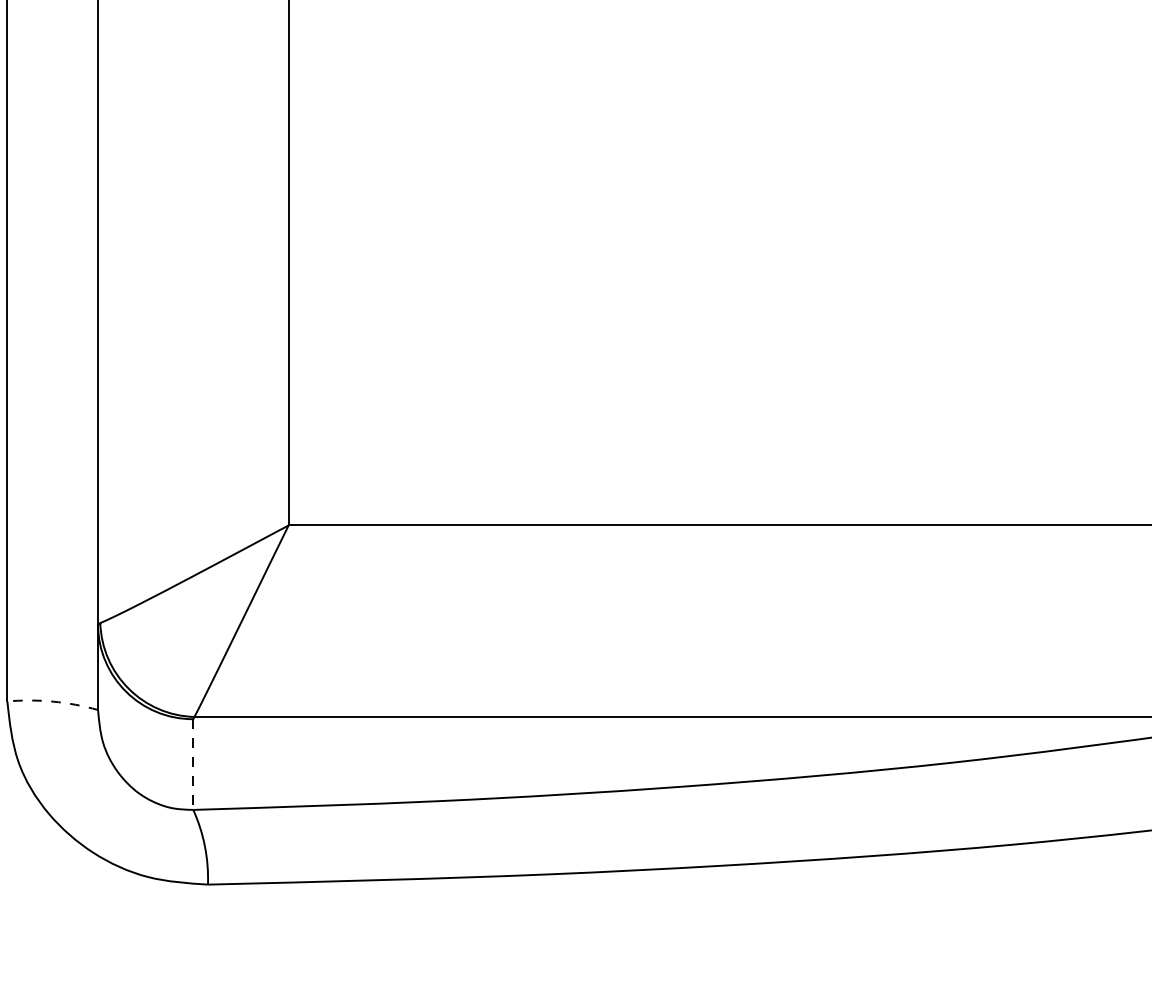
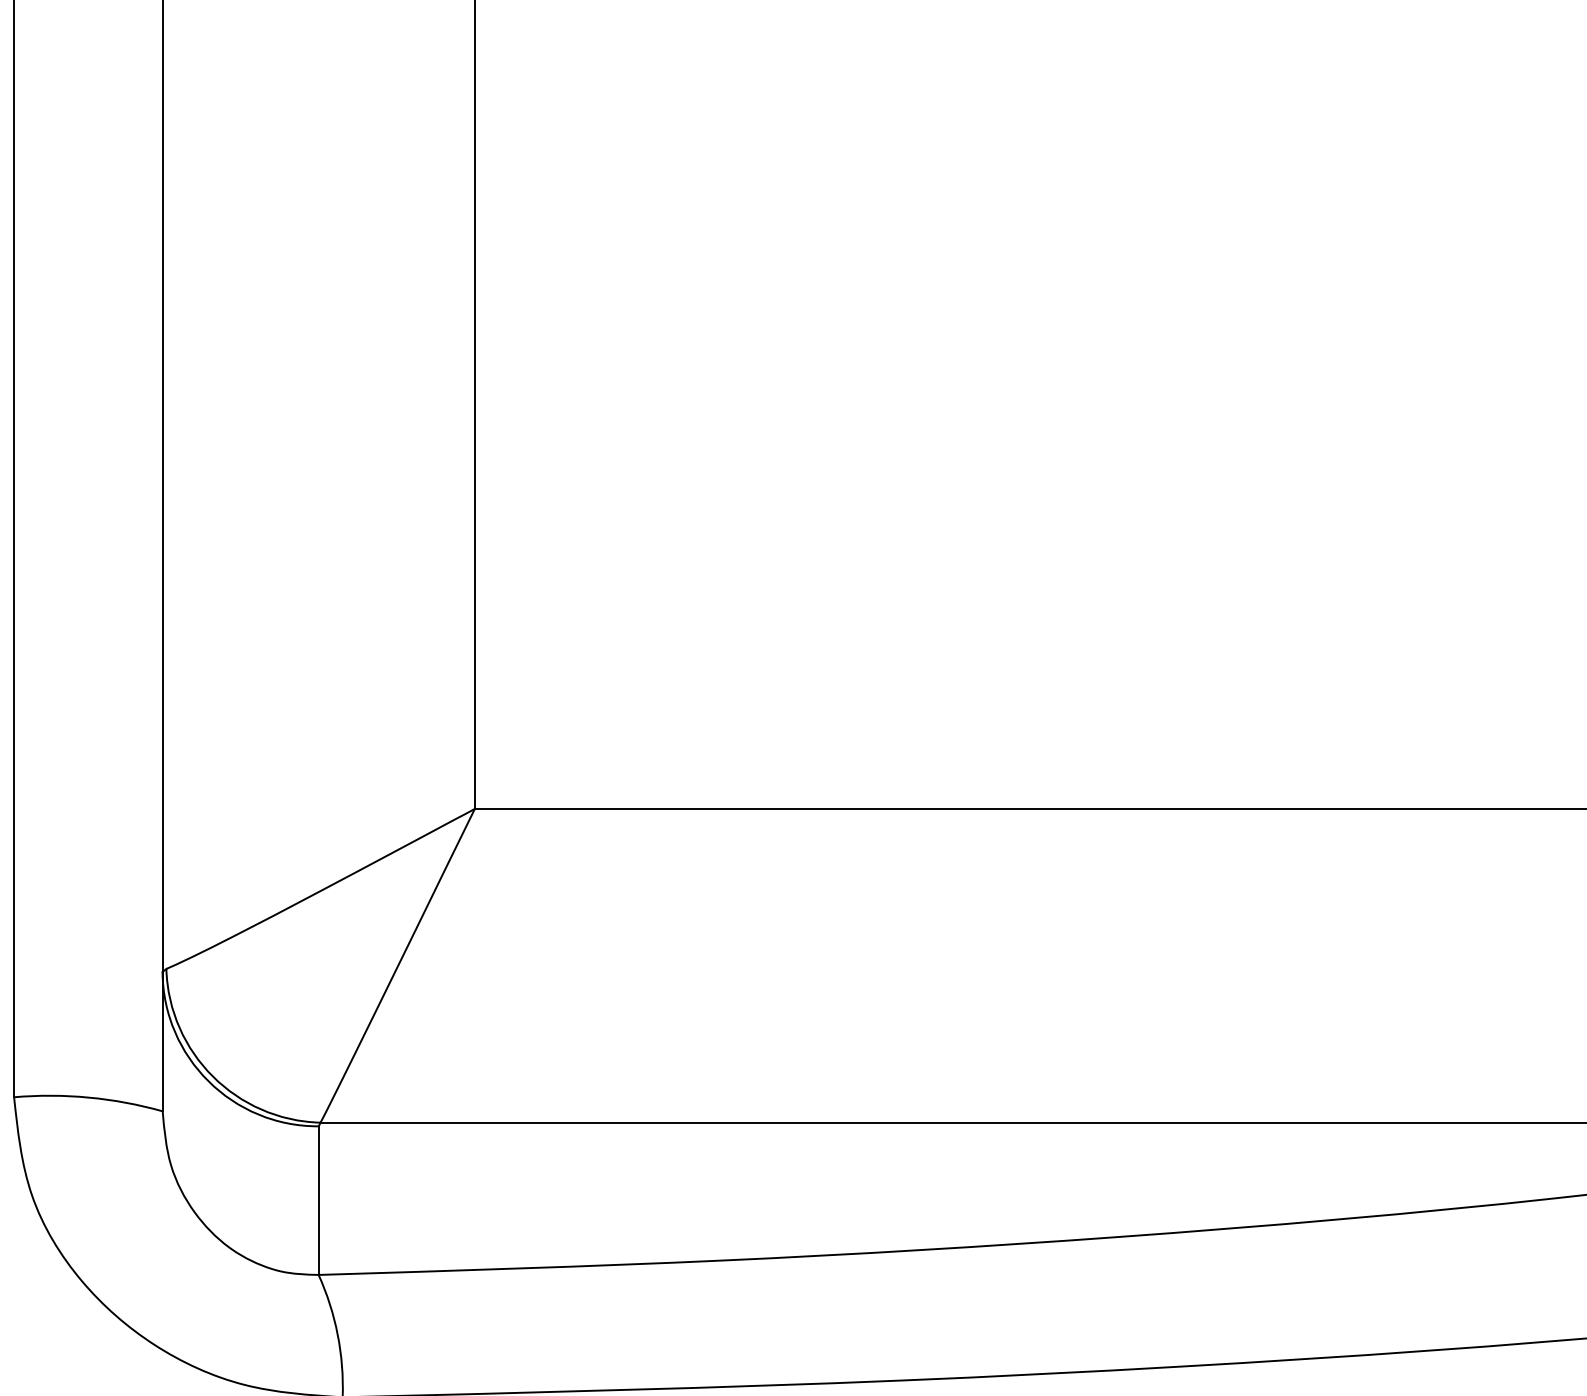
arc: (53, 701) -> (89, 1097), dashed -> solid
line: (193, 765) -> (318, 1202), dashed -> solid

